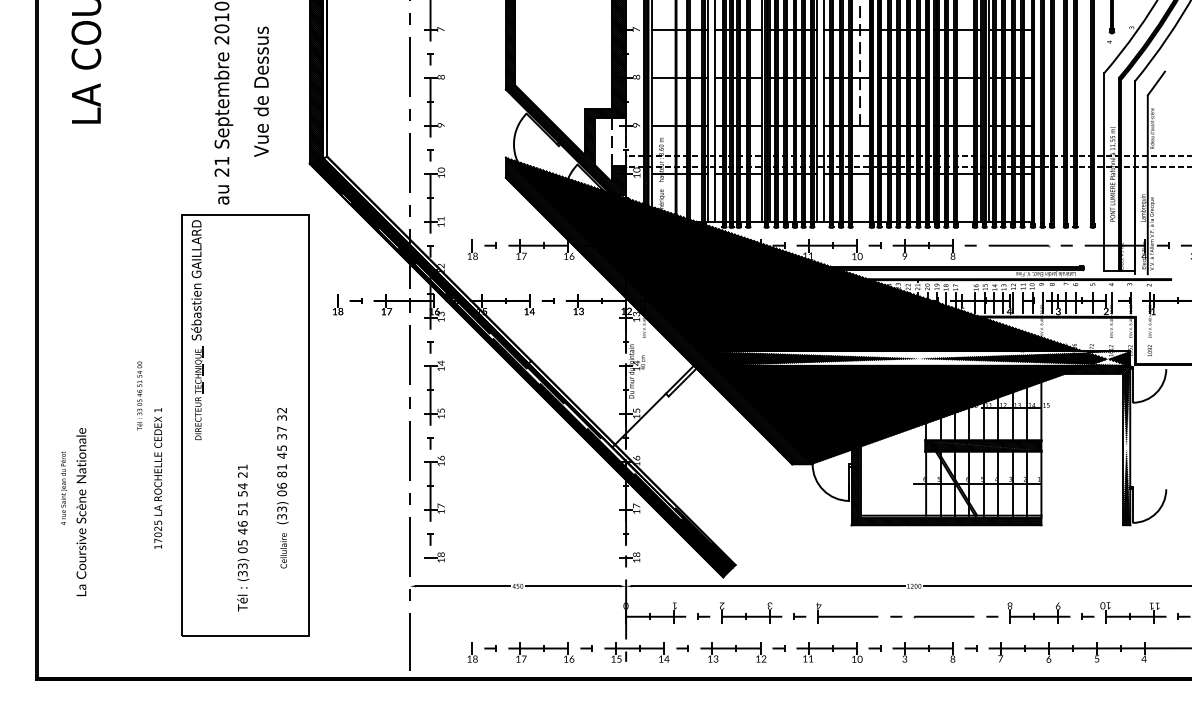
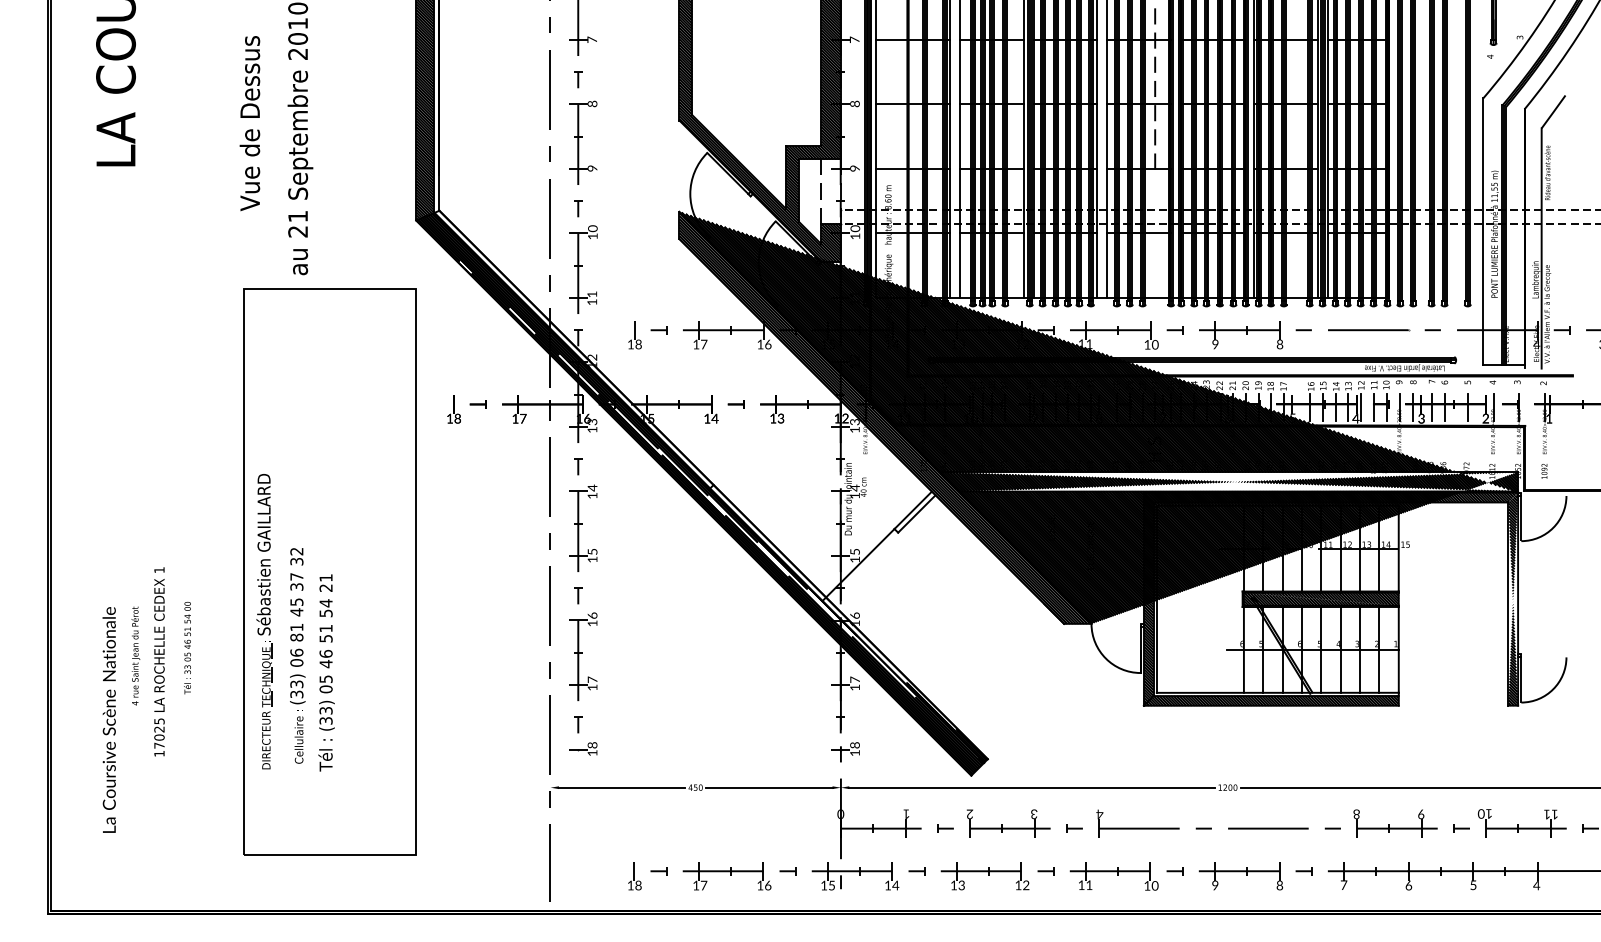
text: (260, 91) -> (249, 123), moved
part: (196, 330) -> (264, 621), moved
text: (139, 396) -> (187, 648), moved
text: (158, 478) -> (159, 661), moved
text: (63, 487) -> (135, 655), moved
text: (282, 487) -> (297, 655), moved
text: (80, 511) -> (108, 719), moved
text: (243, 537) -> (326, 672), moved
text: (904, 659) -> (1215, 885), 3 -> 9

